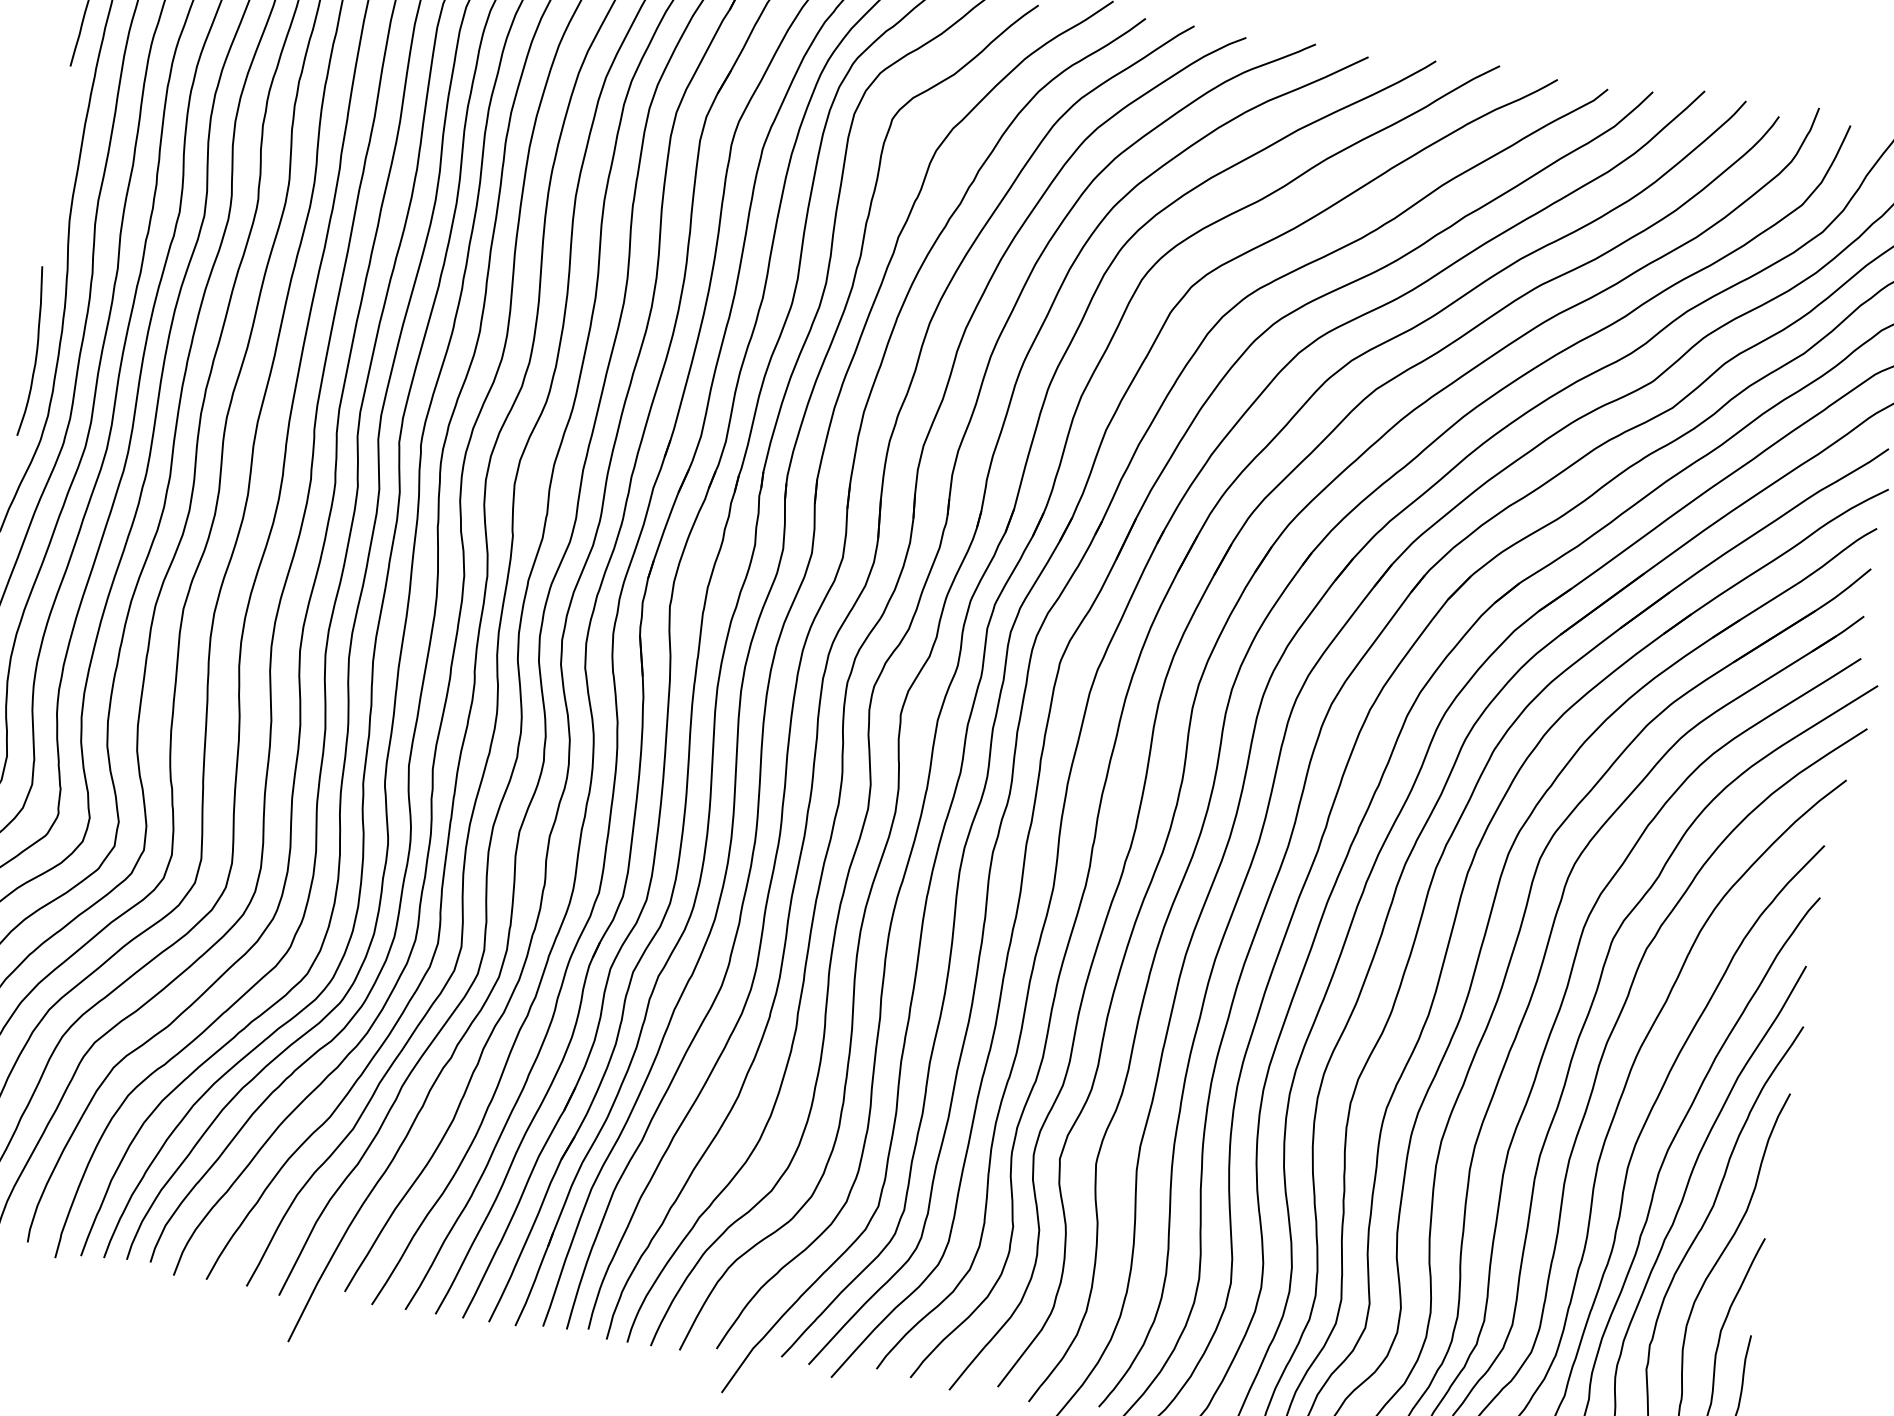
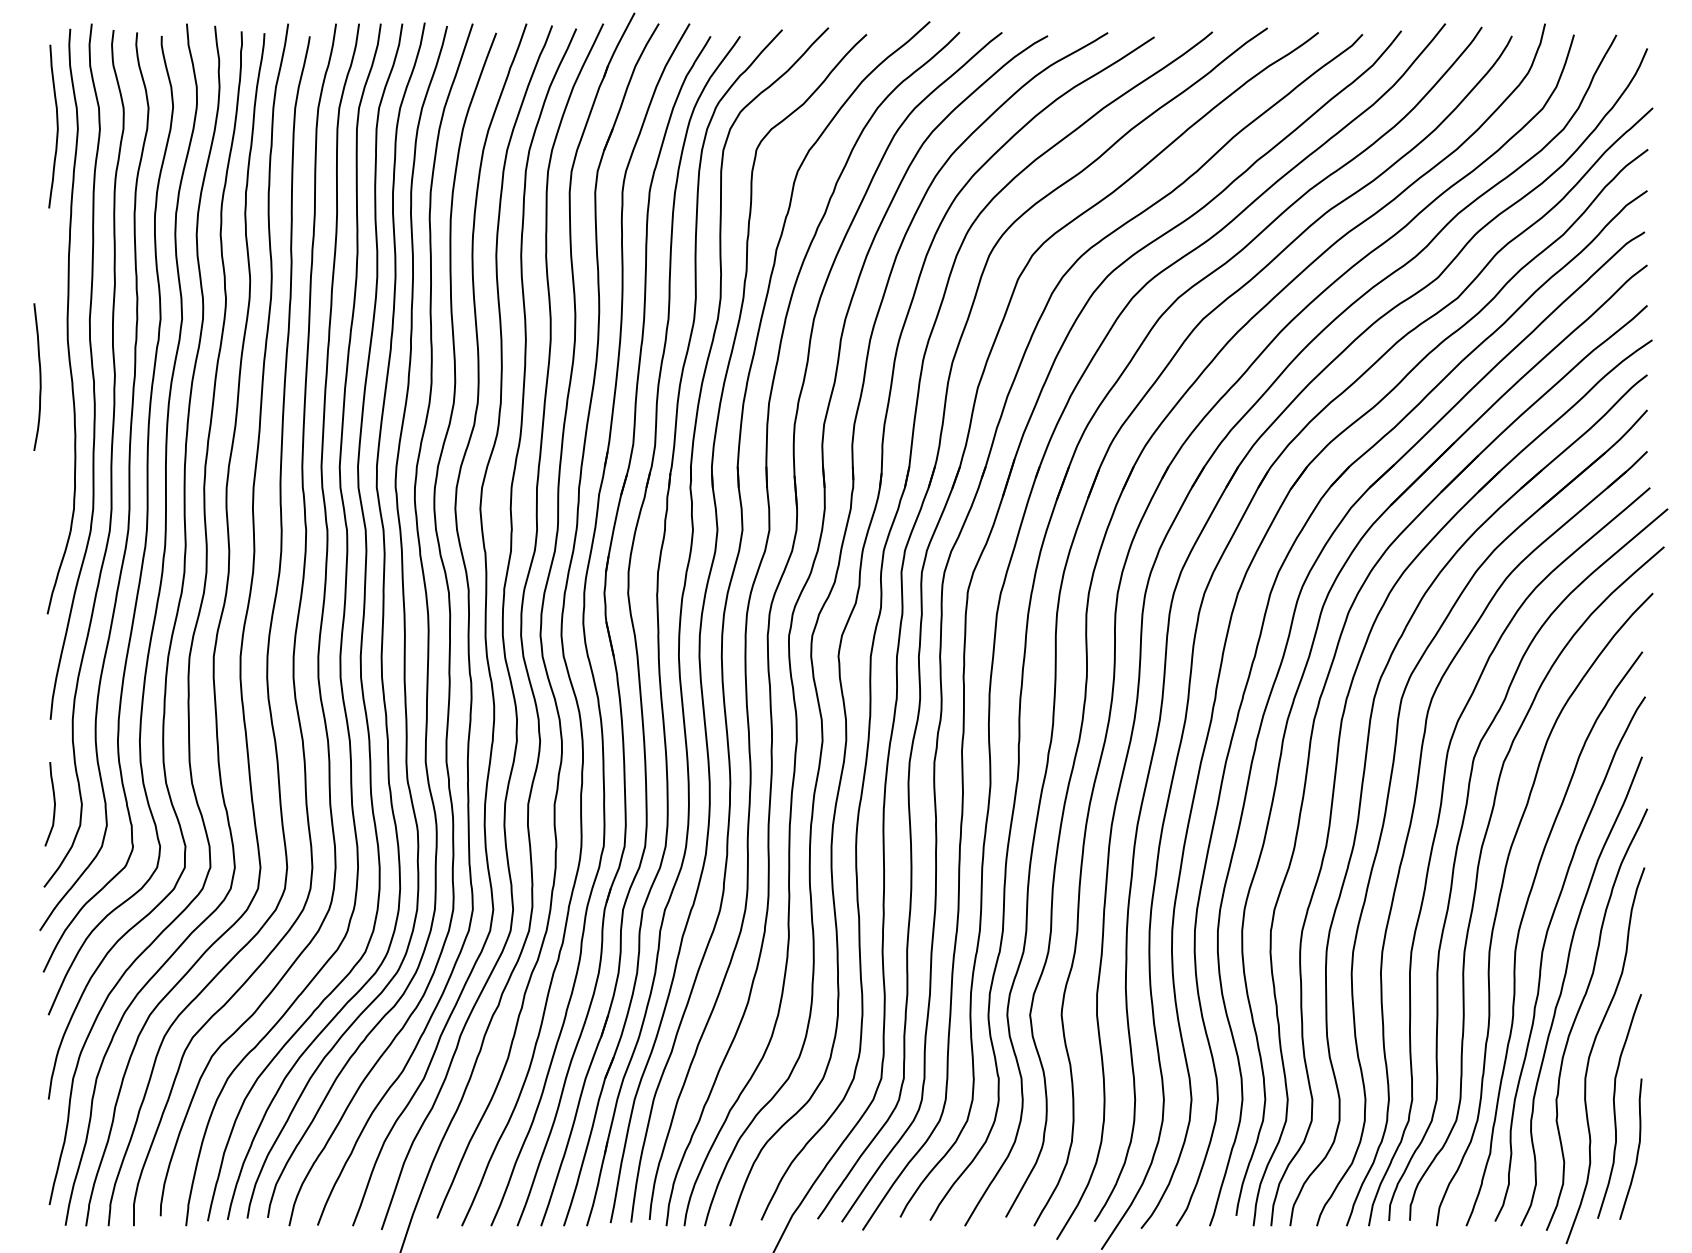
curve: (35, 351) -> (39, 376), moved

